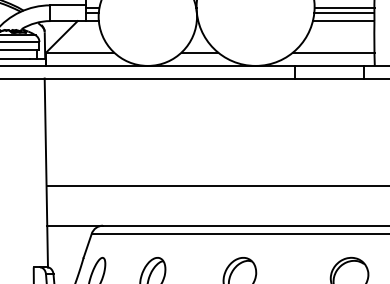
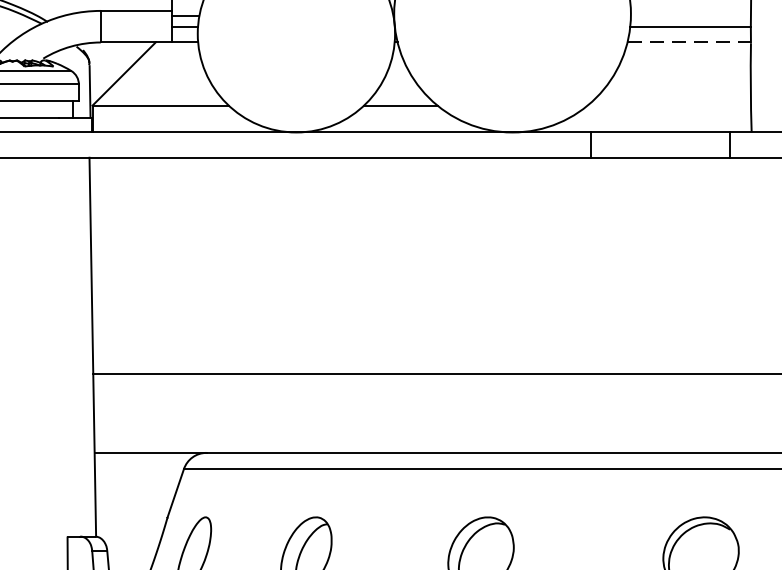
line: (344, 7) -> (690, 15), removed
line: (343, 21) -> (688, 43), solid -> dashed
line: (333, 52) -> (668, 105), removed

